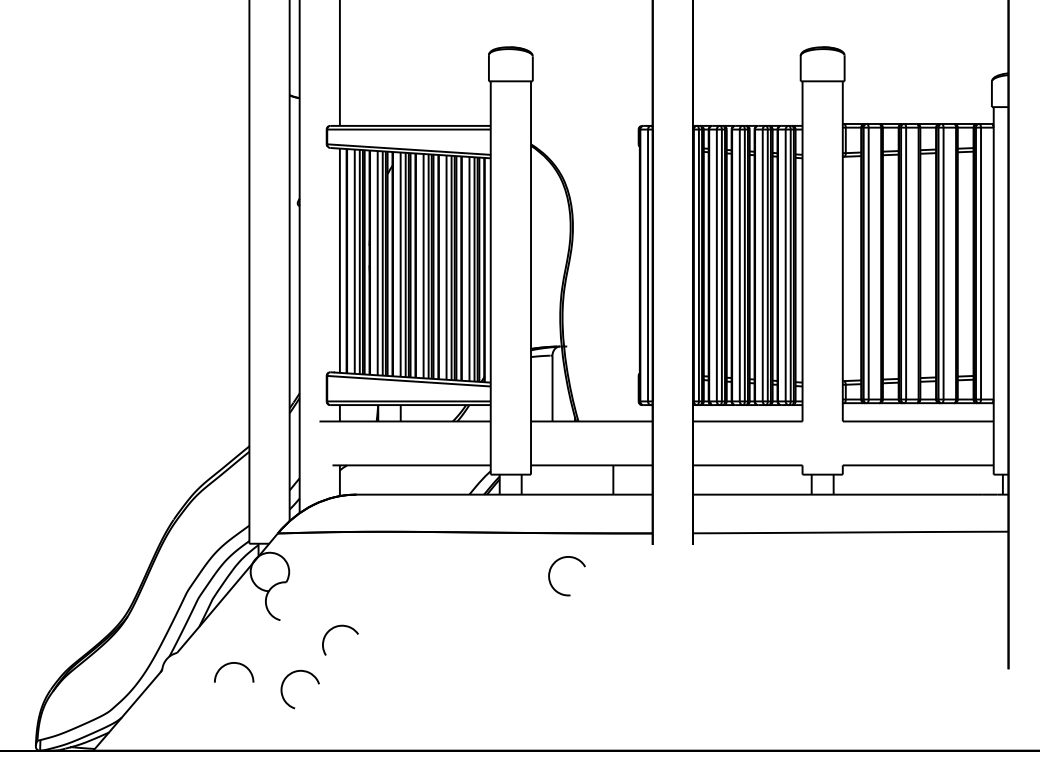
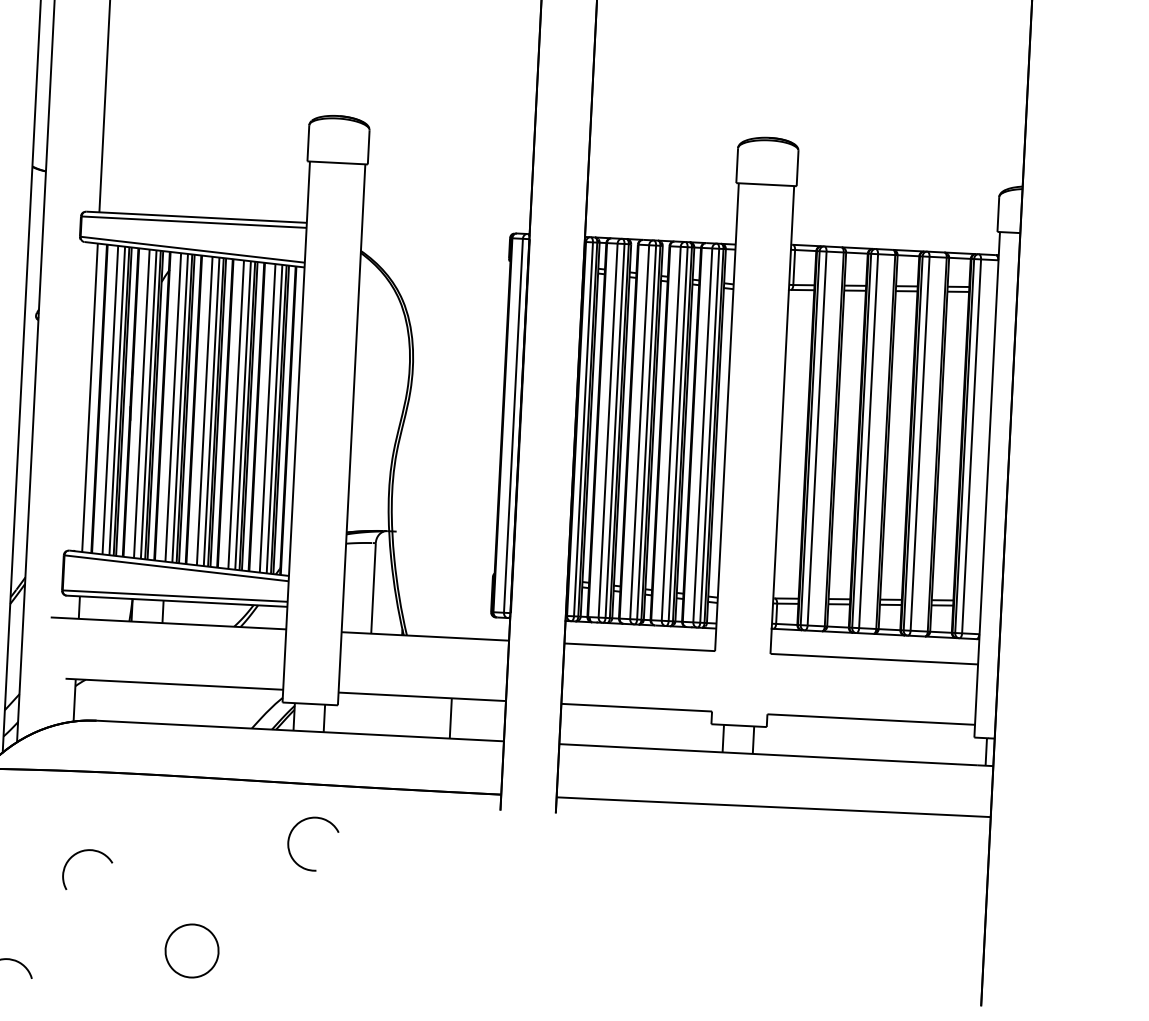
curve: (550, 578) -> (290, 846), moved
curve: (337, 627) -> (84, 852), moved
part: (434, 658) -> (192, 951), added

